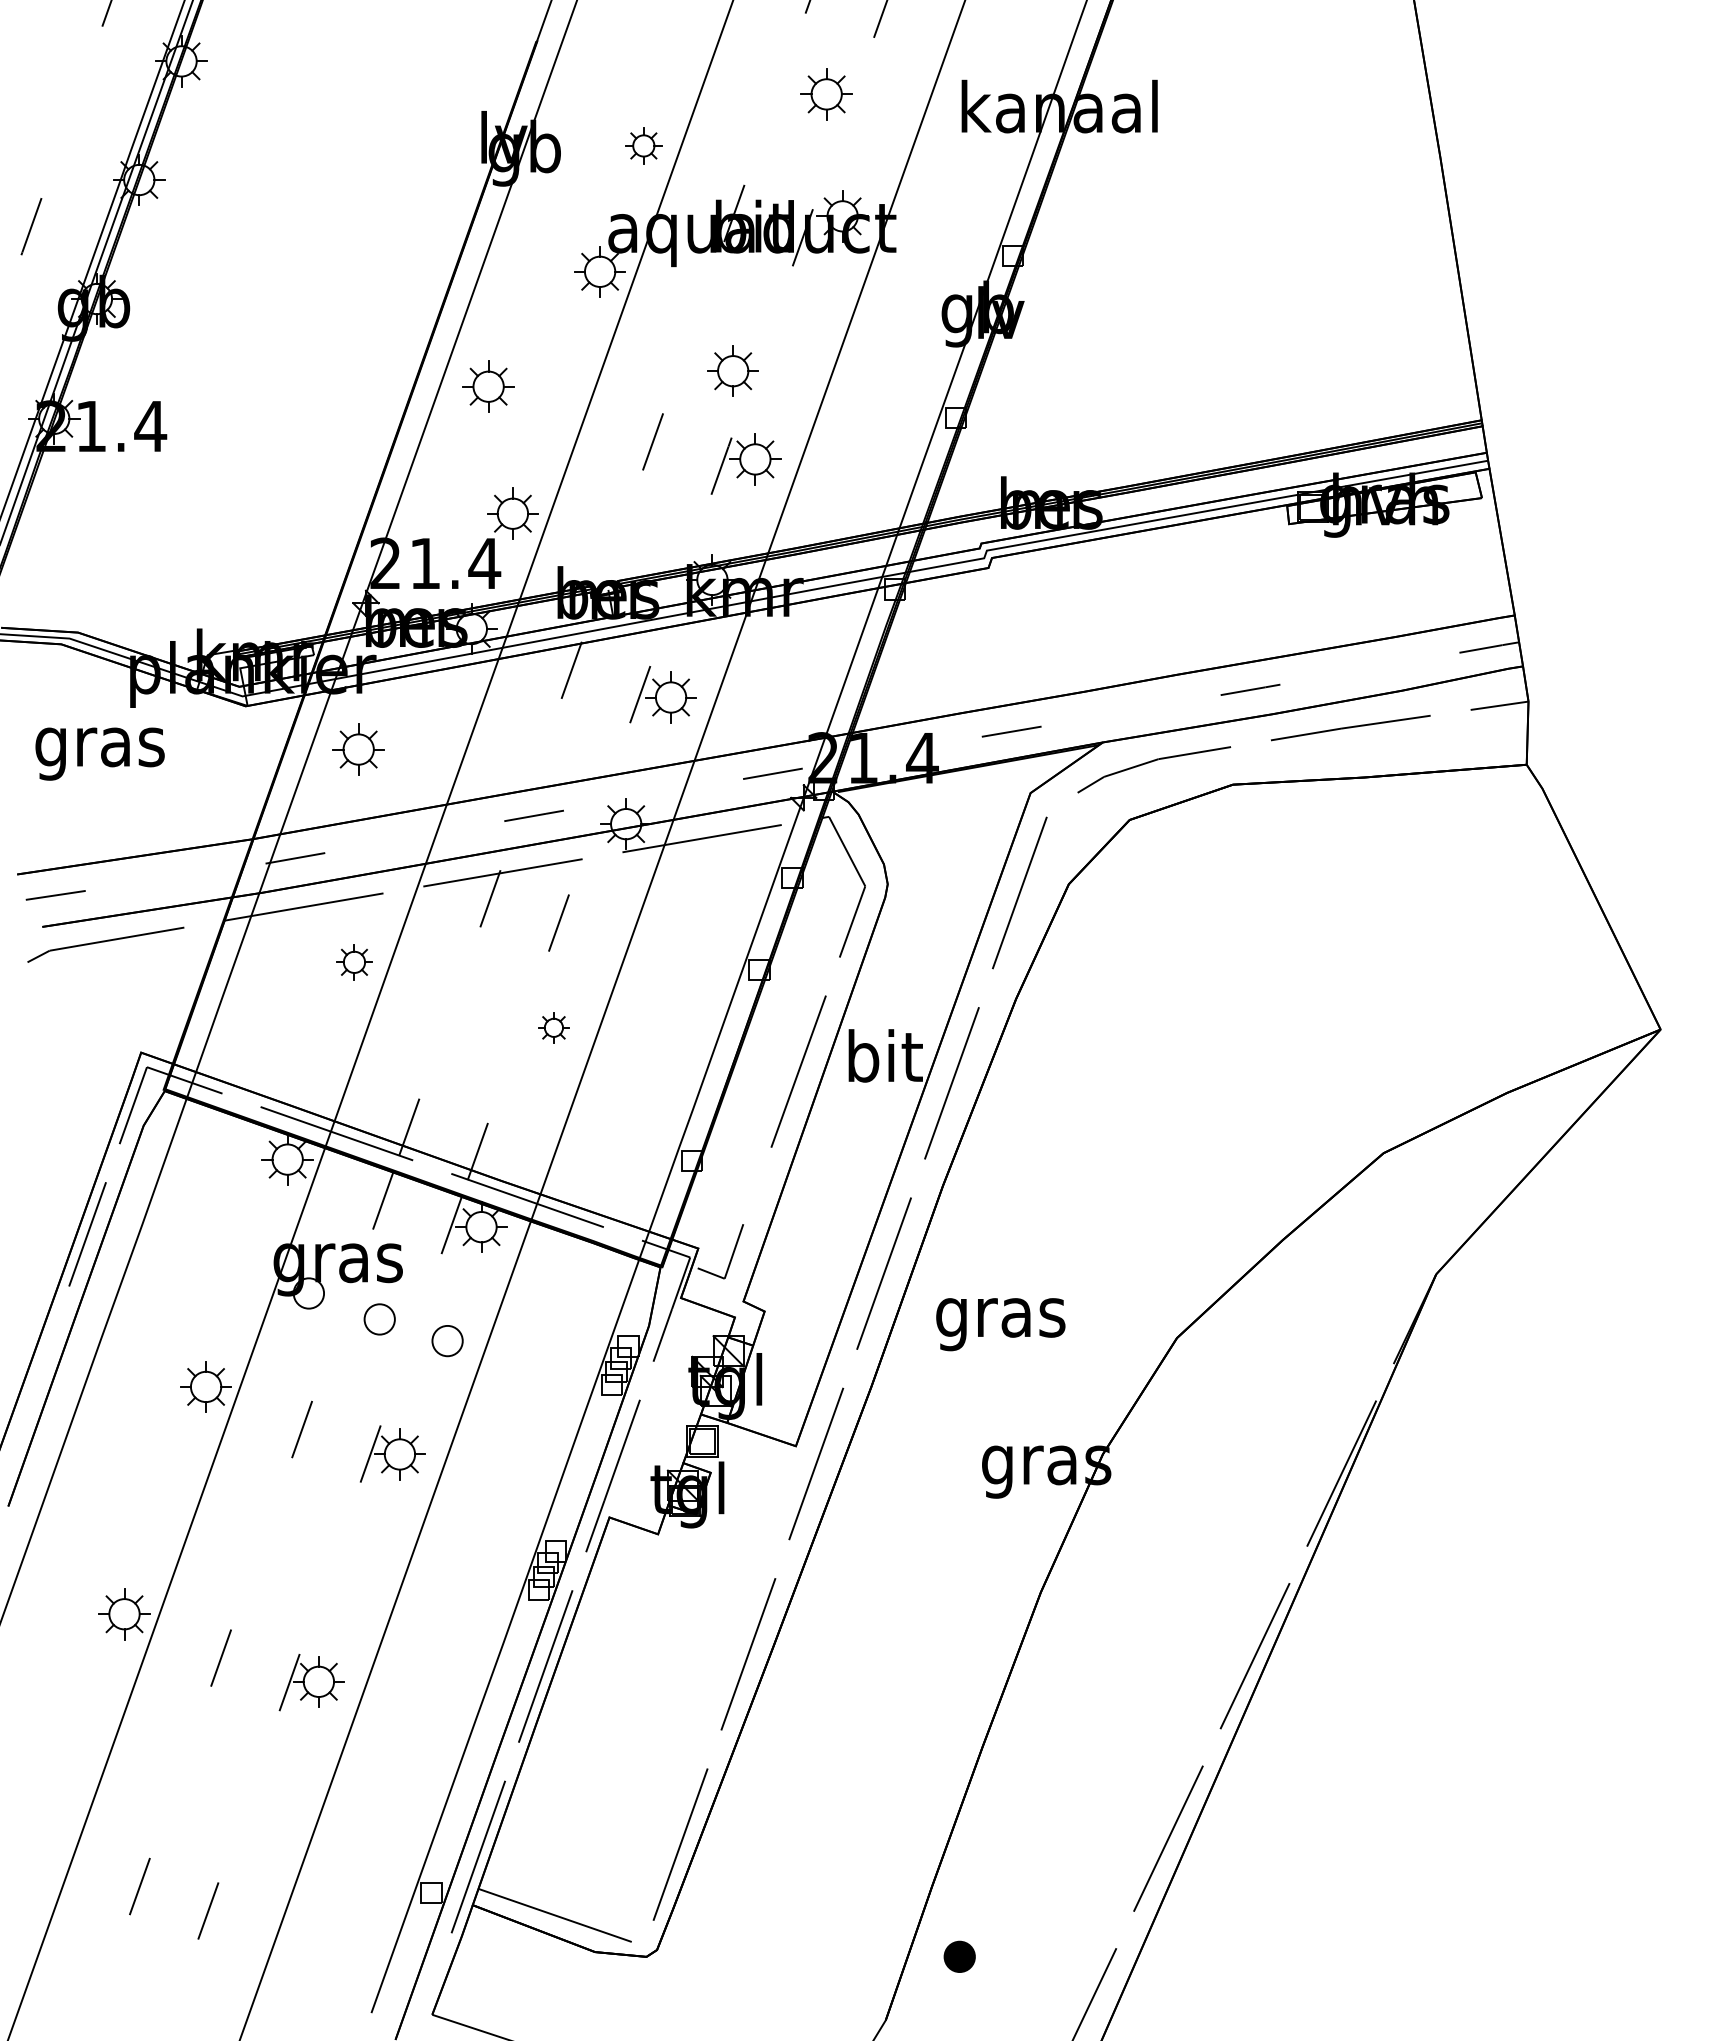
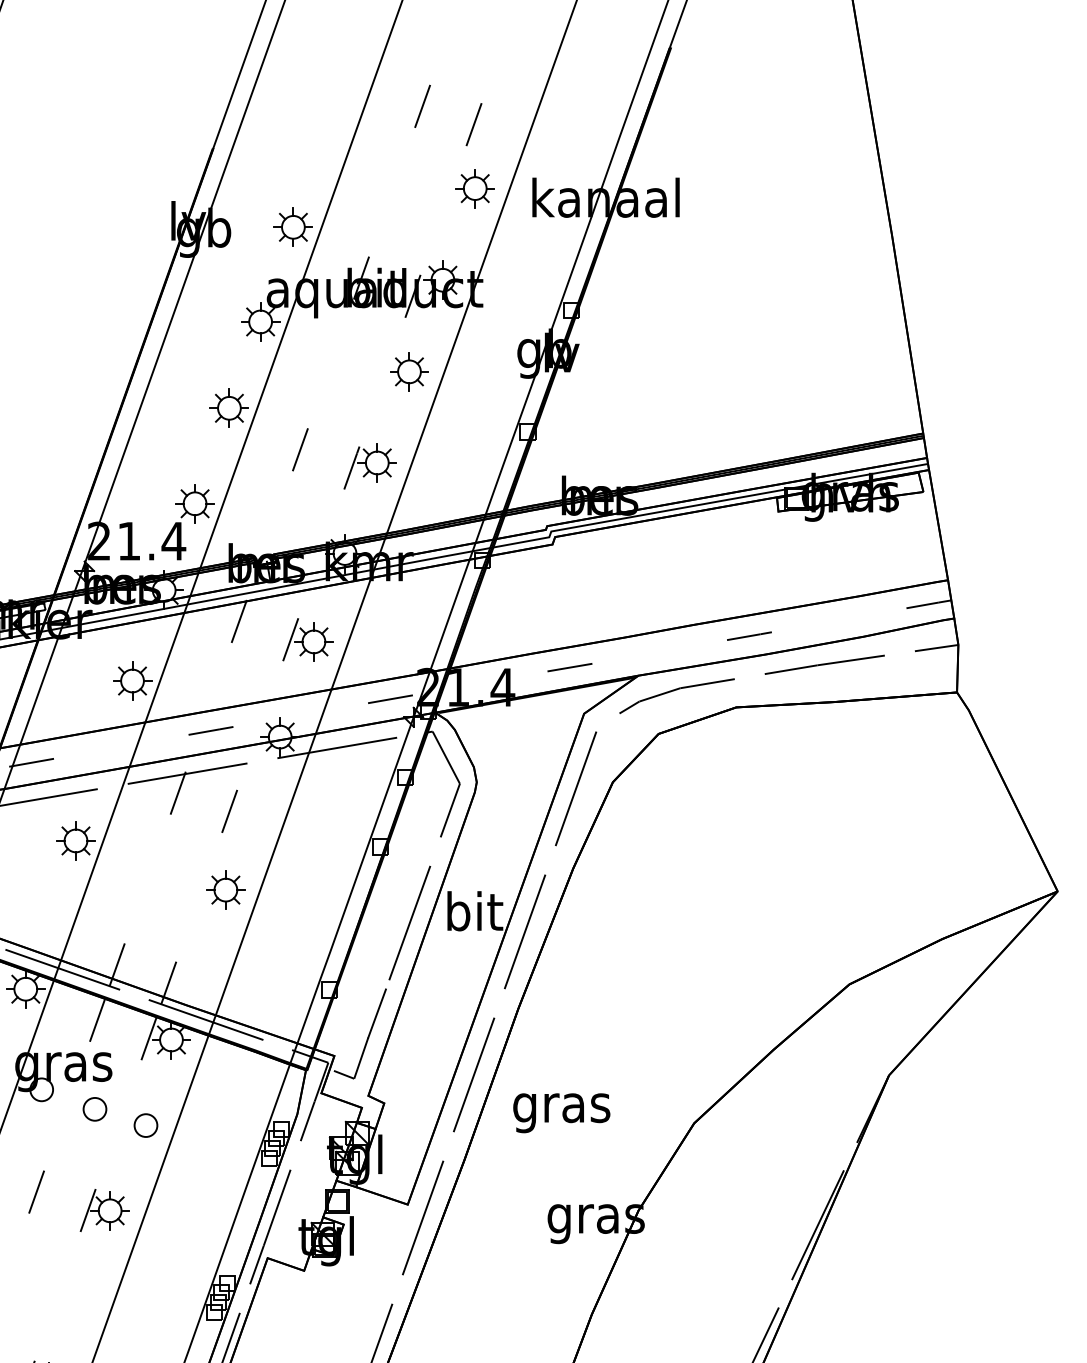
part: (826, 94) -> (475, 188), moved
part: (643, 145) -> (293, 227), size x1.43
part: (732, 370) -> (408, 371), moved
part: (488, 386) -> (229, 408), moved
part: (358, 749) -> (132, 680), moved
part: (354, 962) -> (76, 841), size x1.43
part: (553, 1027) -> (225, 889), size x1.67
line: (754, 1191) -> (376, 1013), added

